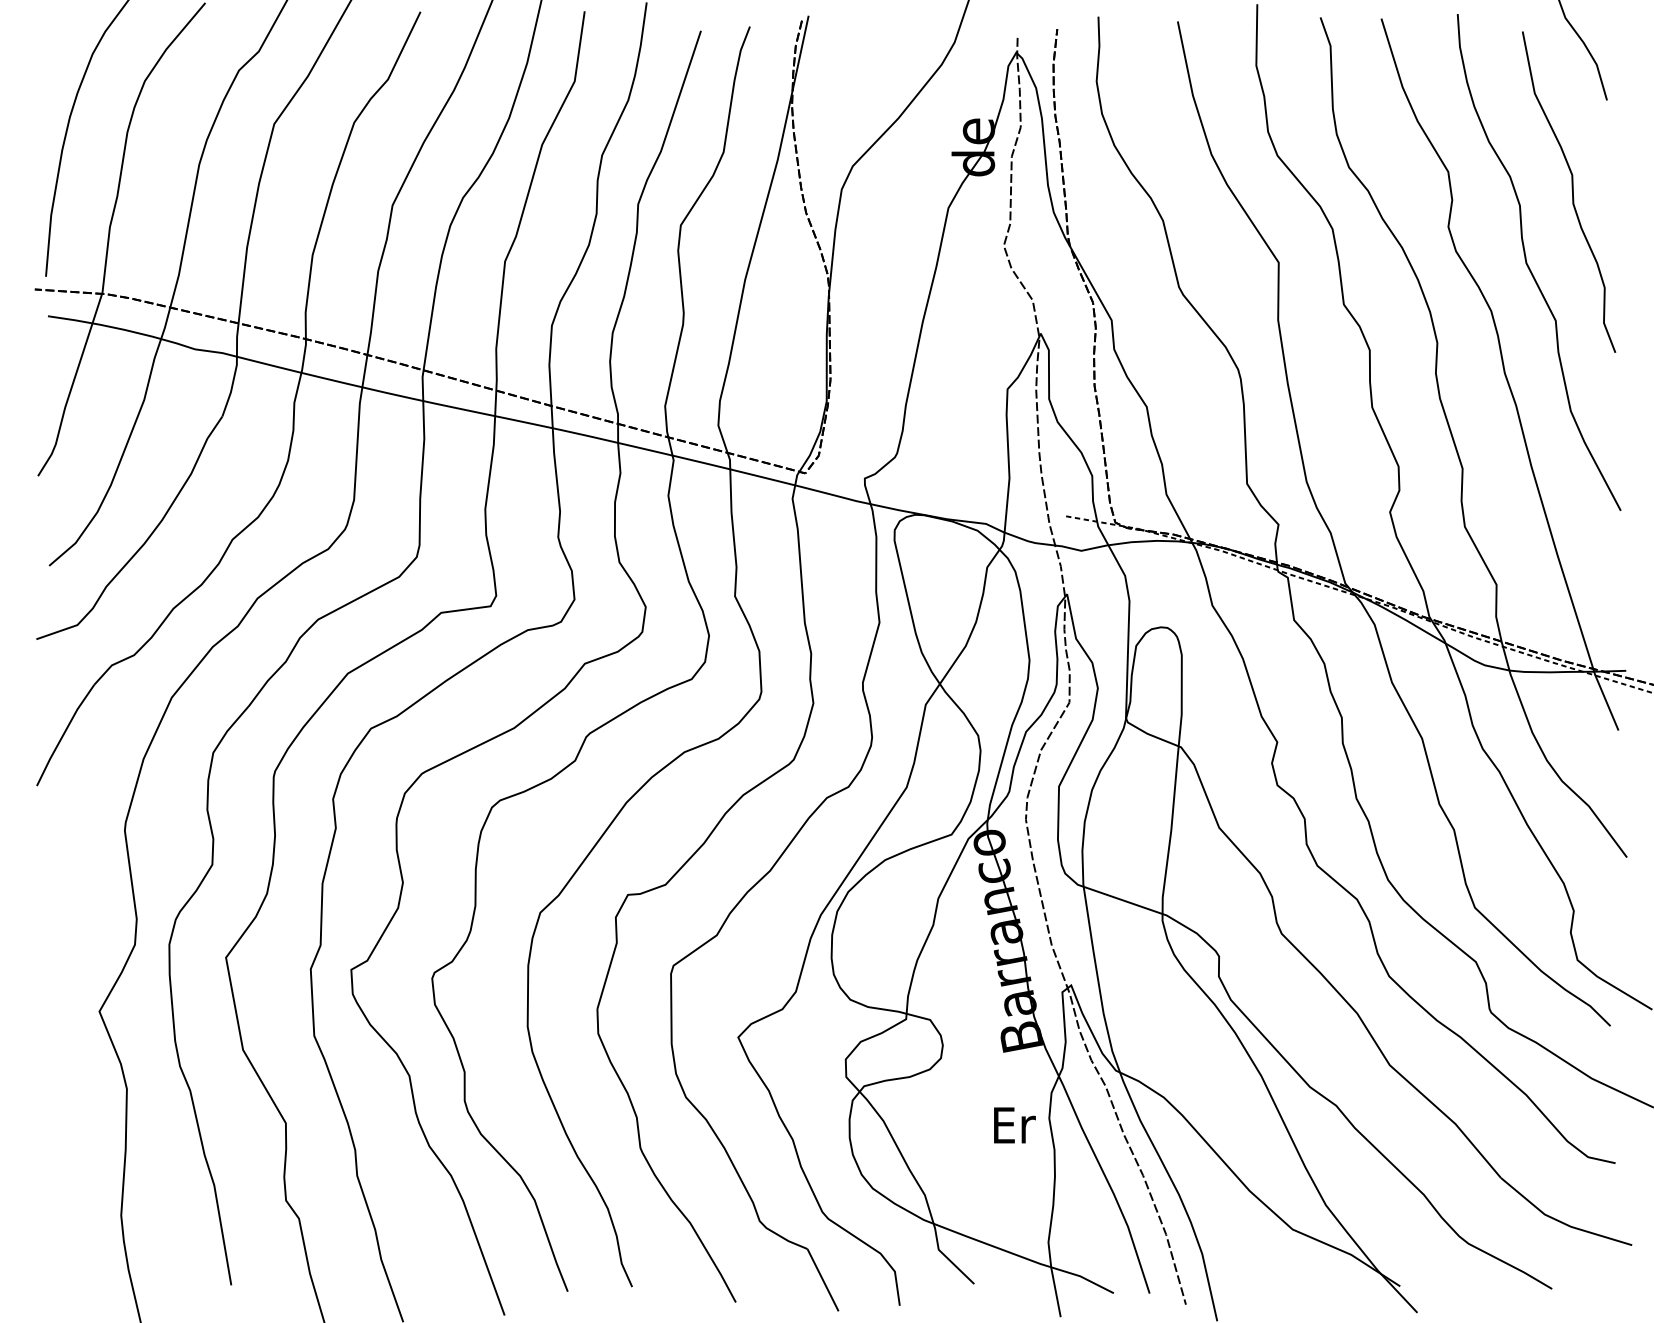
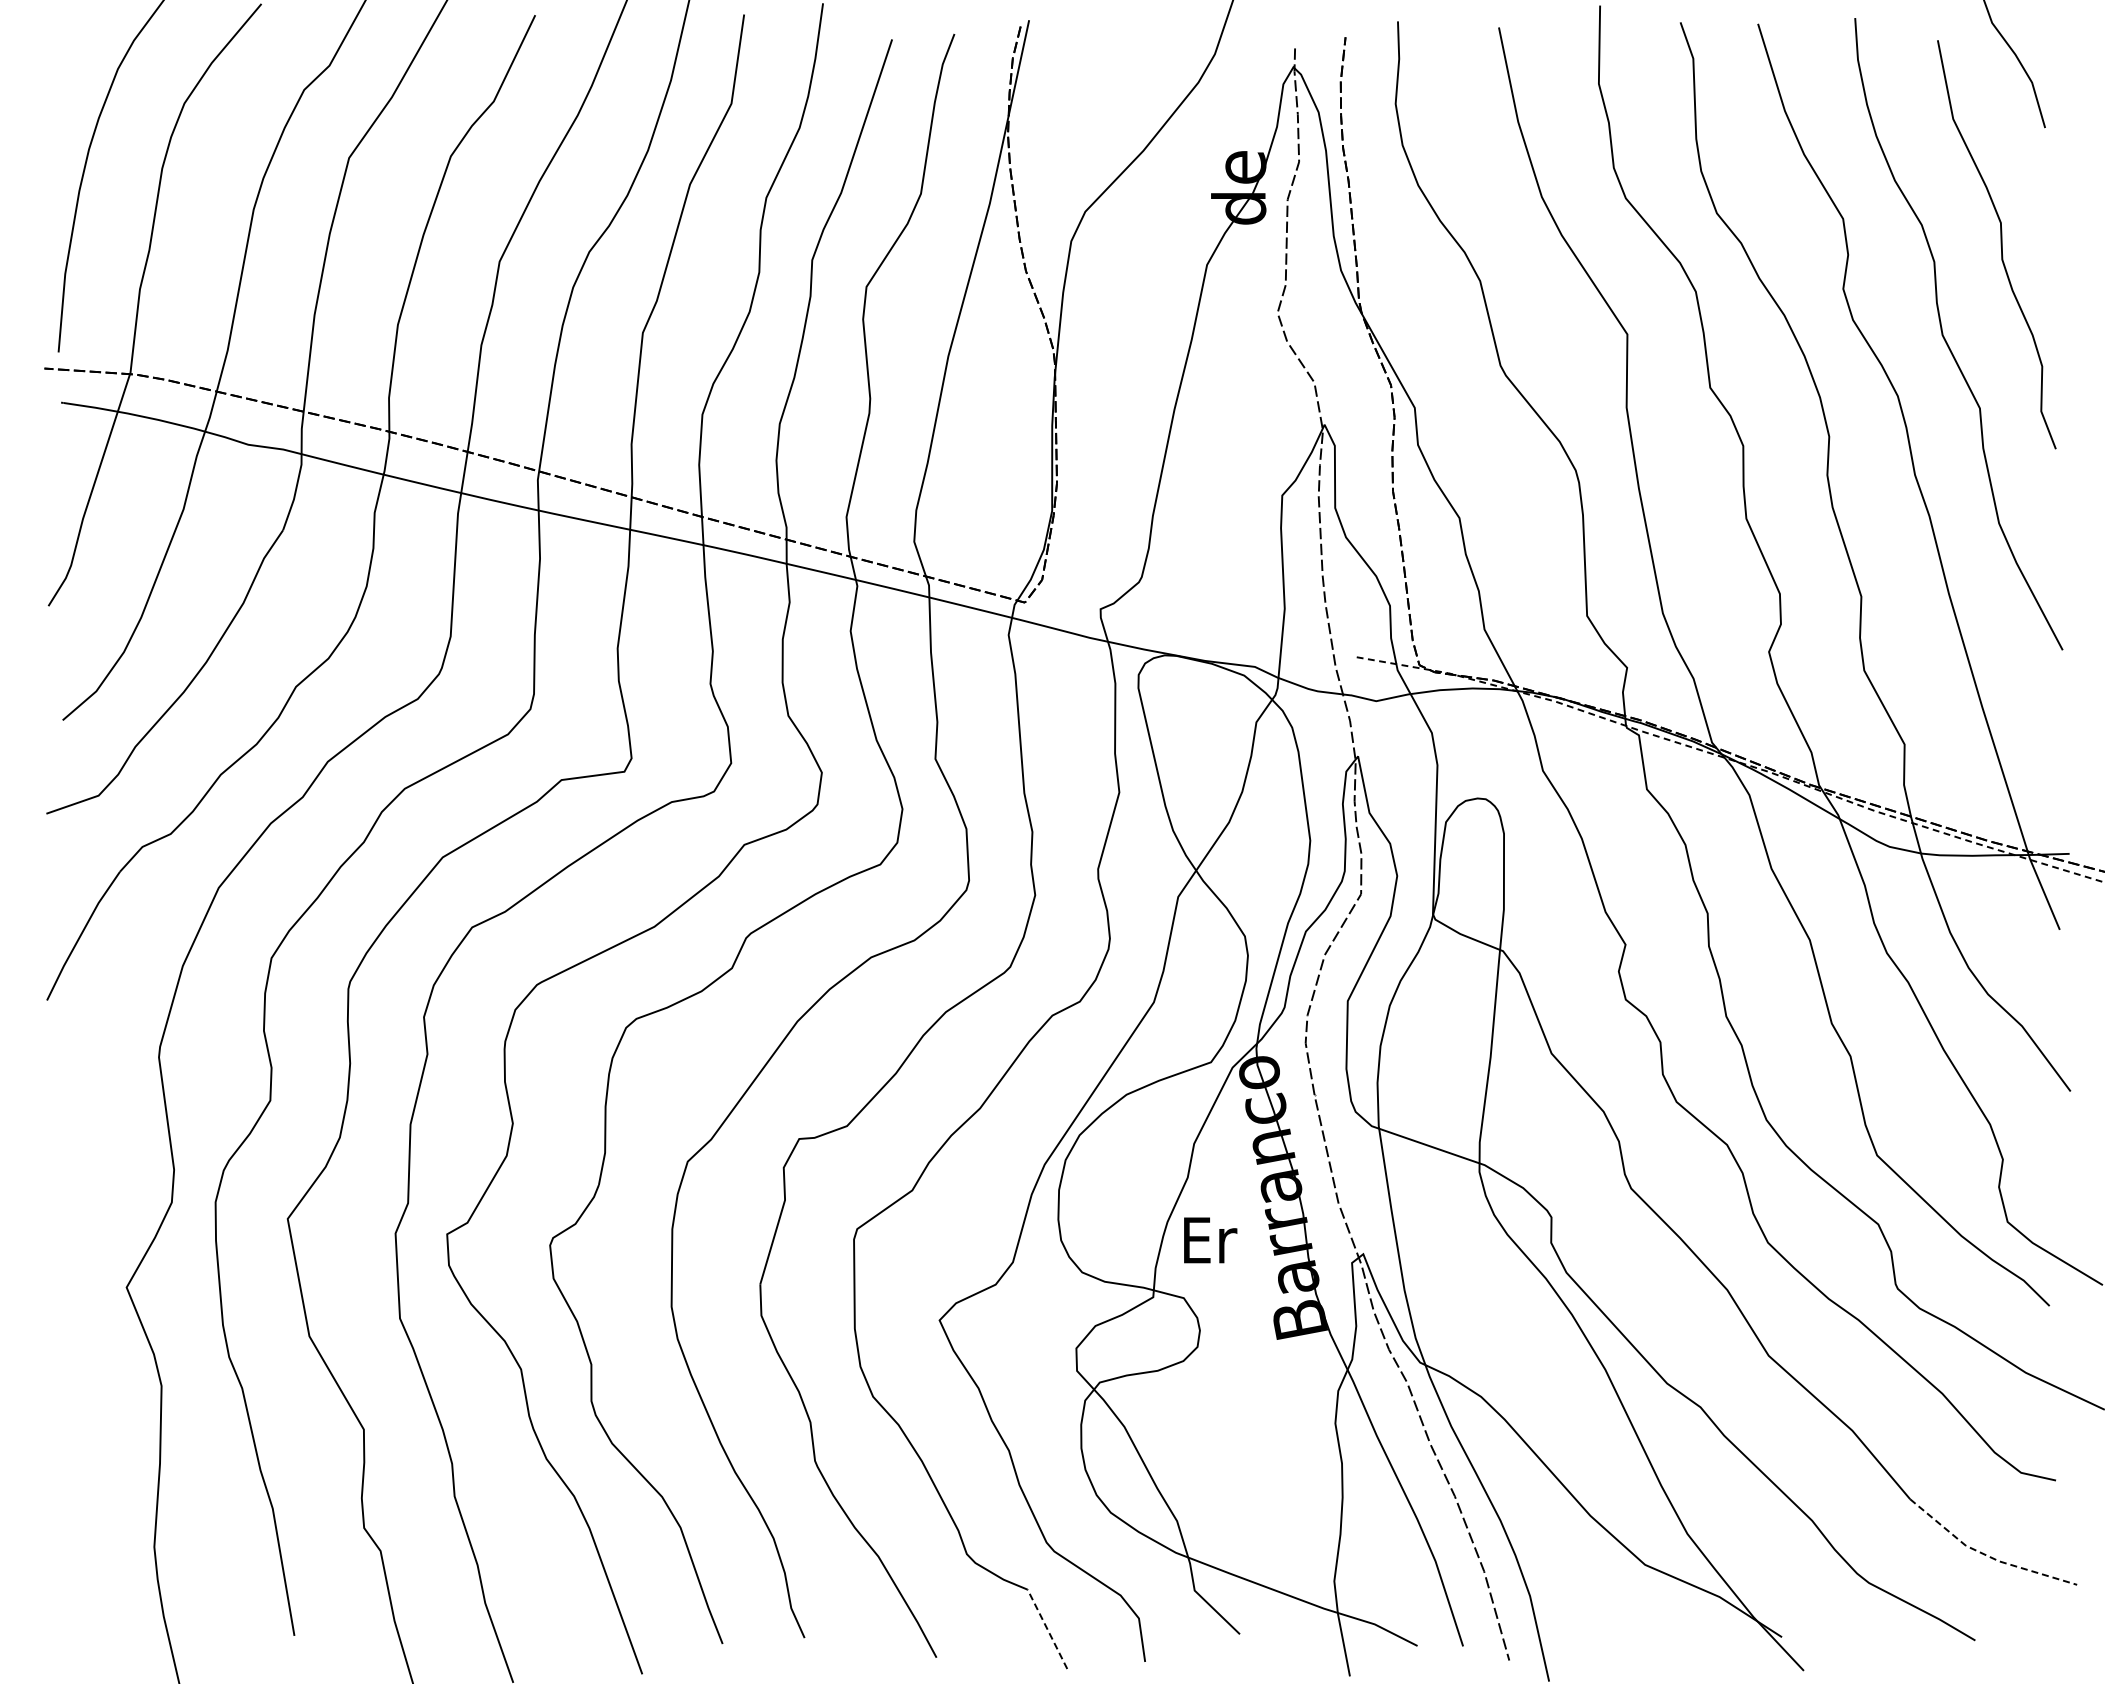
text: (1014, 1125) -> (1210, 1240), moved
line: (1560, 1222) -> (1986, 1555), solid -> dashed
line: (823, 1279) -> (1047, 1628), solid -> dashed

